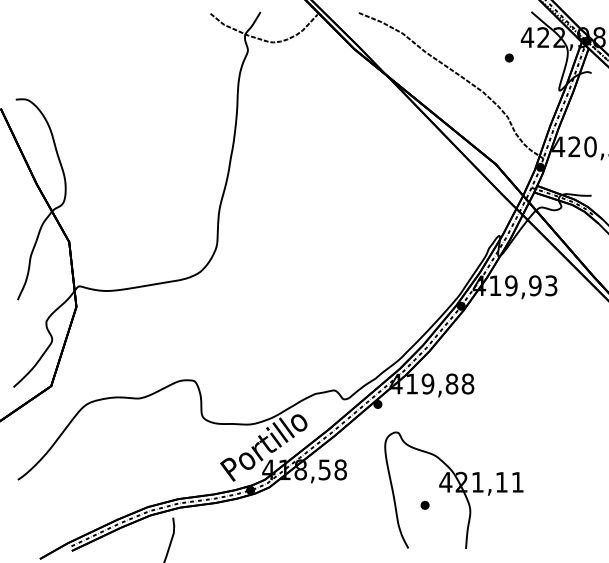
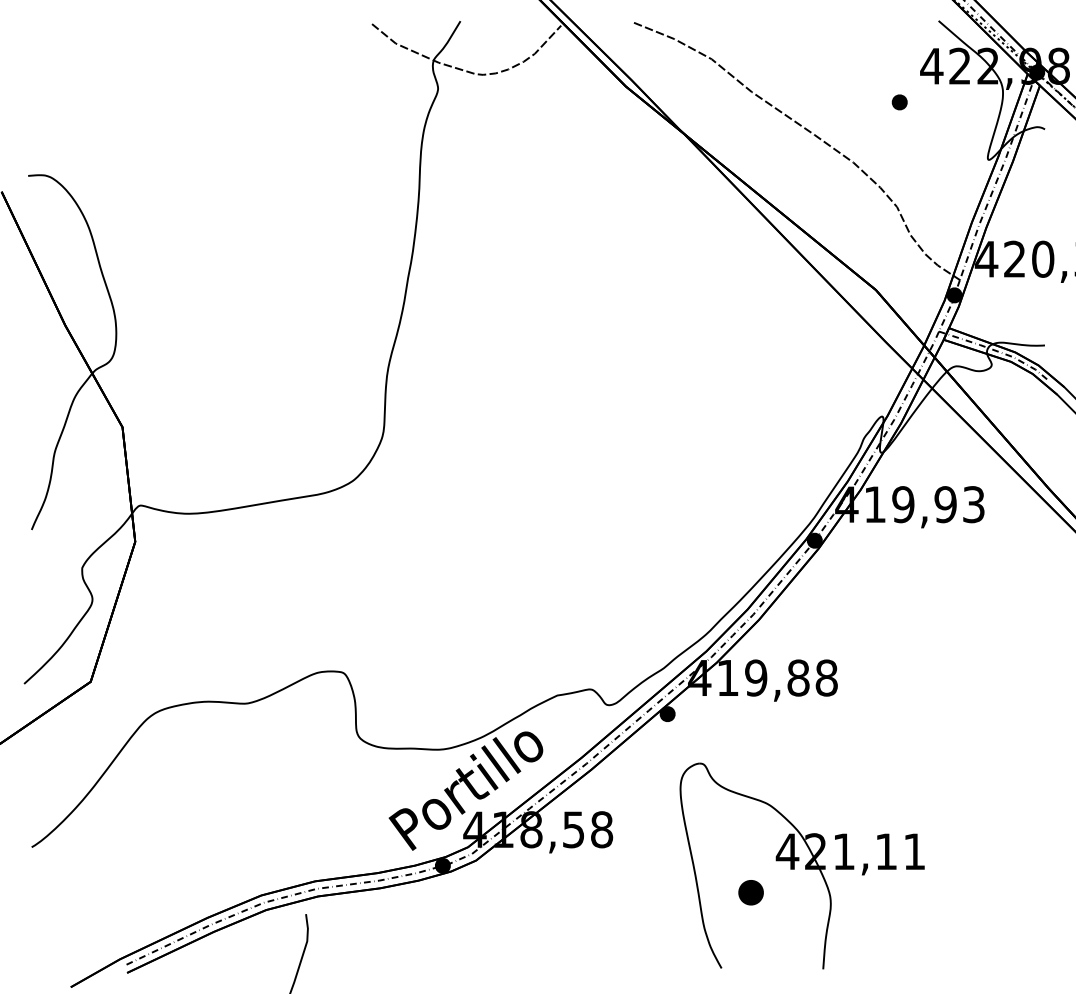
part: (424, 504) -> (749, 890), size x1.6

